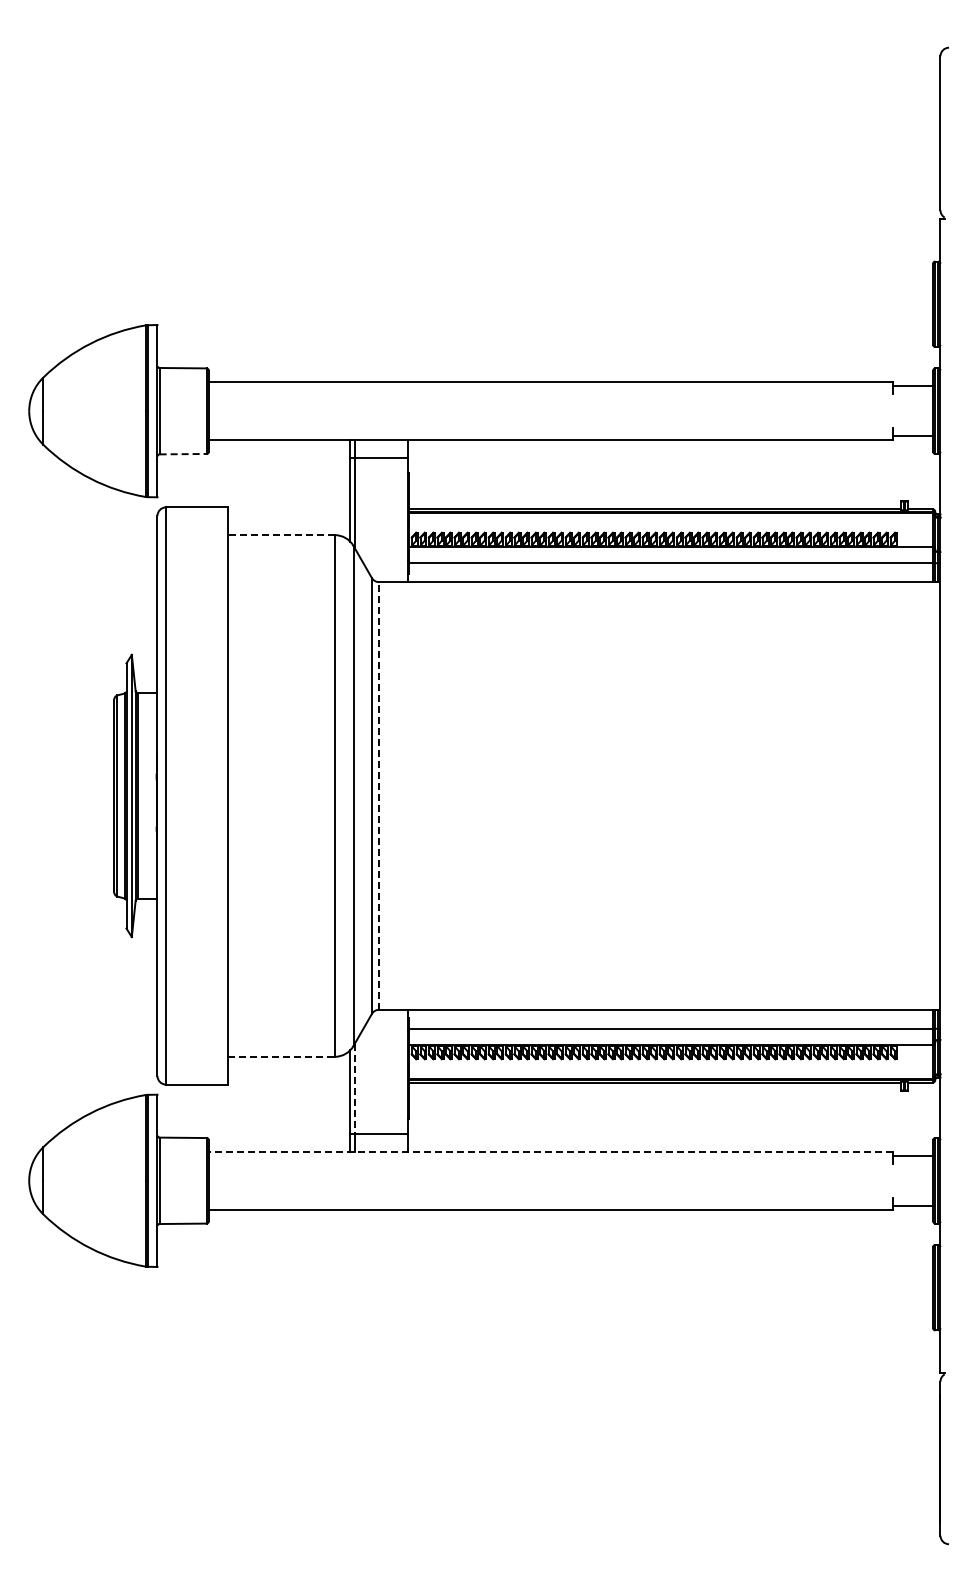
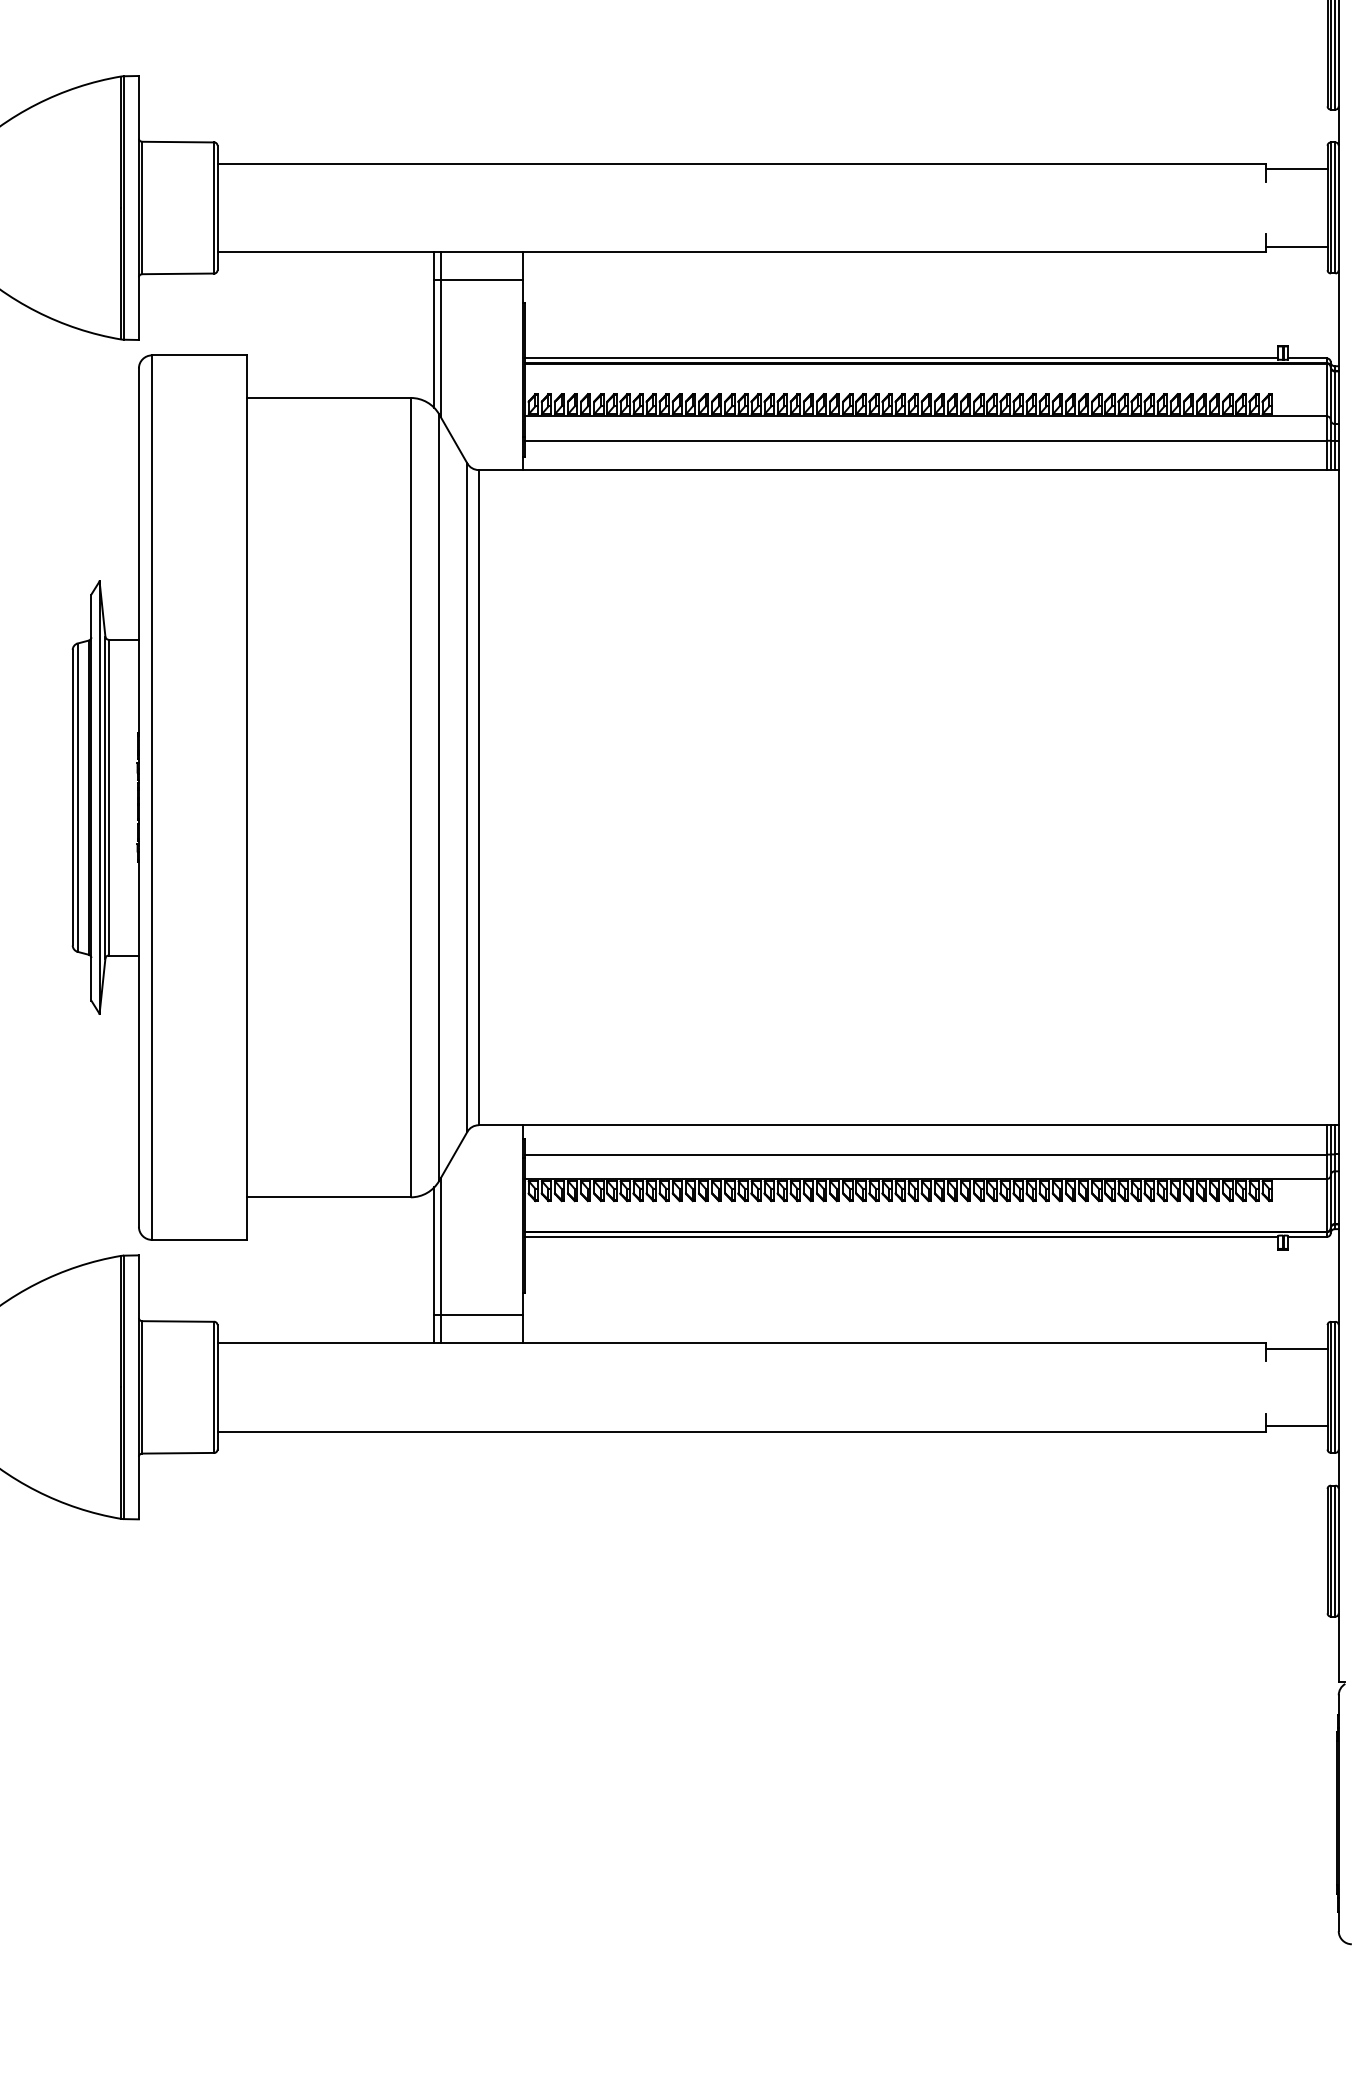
line: (183, 454) -> (178, 274), dashed -> solid
line: (280, 535) -> (327, 398), dashed -> solid
line: (379, 795) -> (479, 796), dashed -> solid
line: (281, 1056) -> (328, 1196), dashed -> solid
line: (354, 1088) -> (440, 1245), dashed -> solid
line: (550, 1151) -> (741, 1342), dashed -> solid

